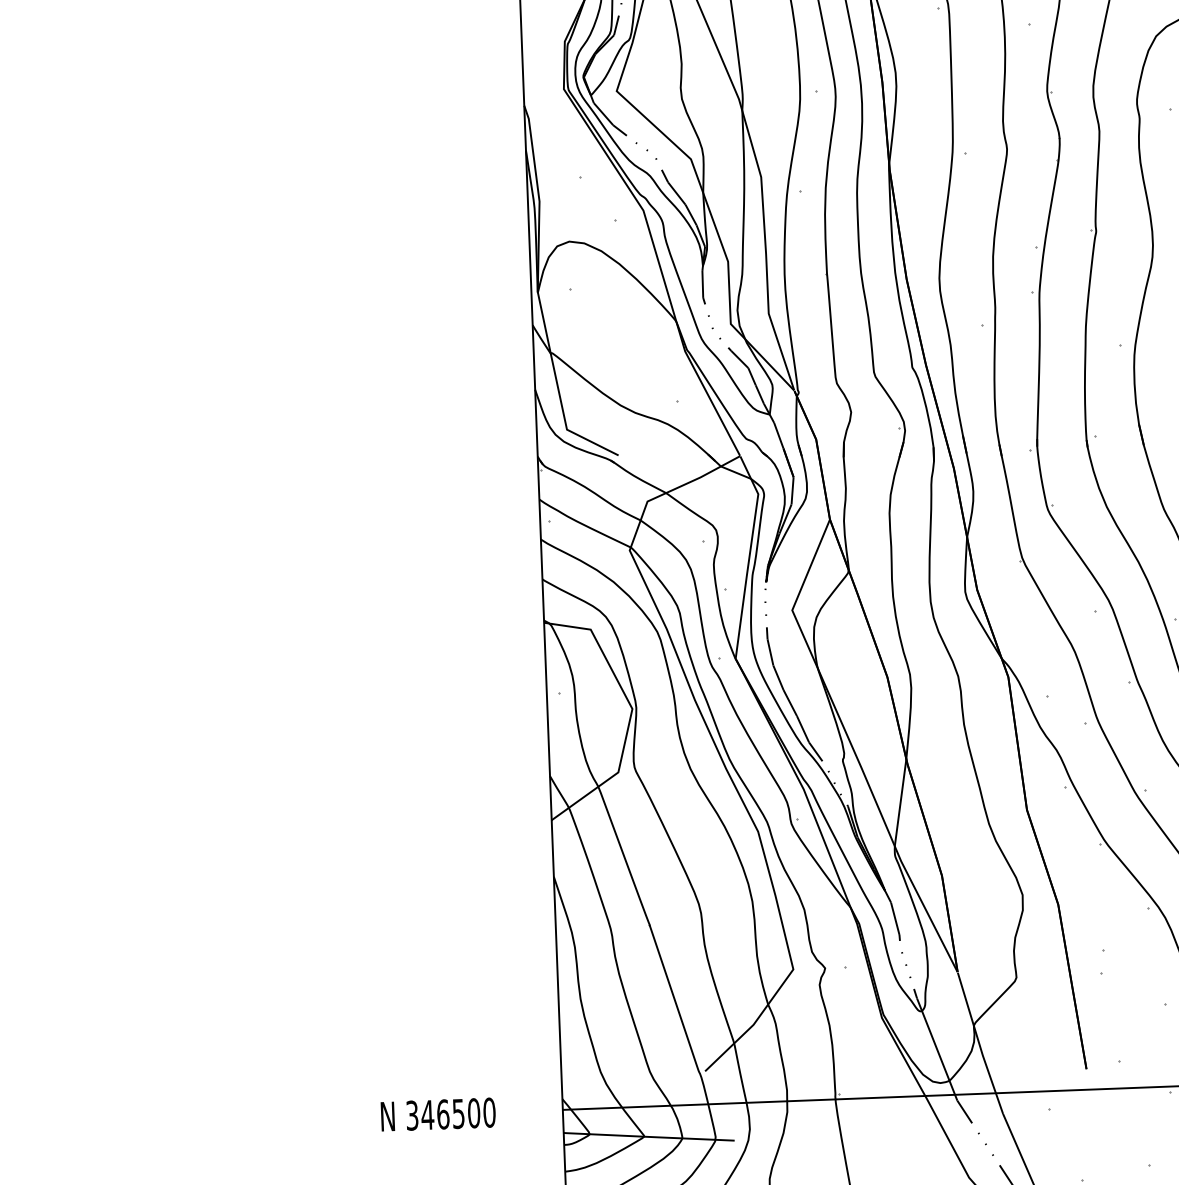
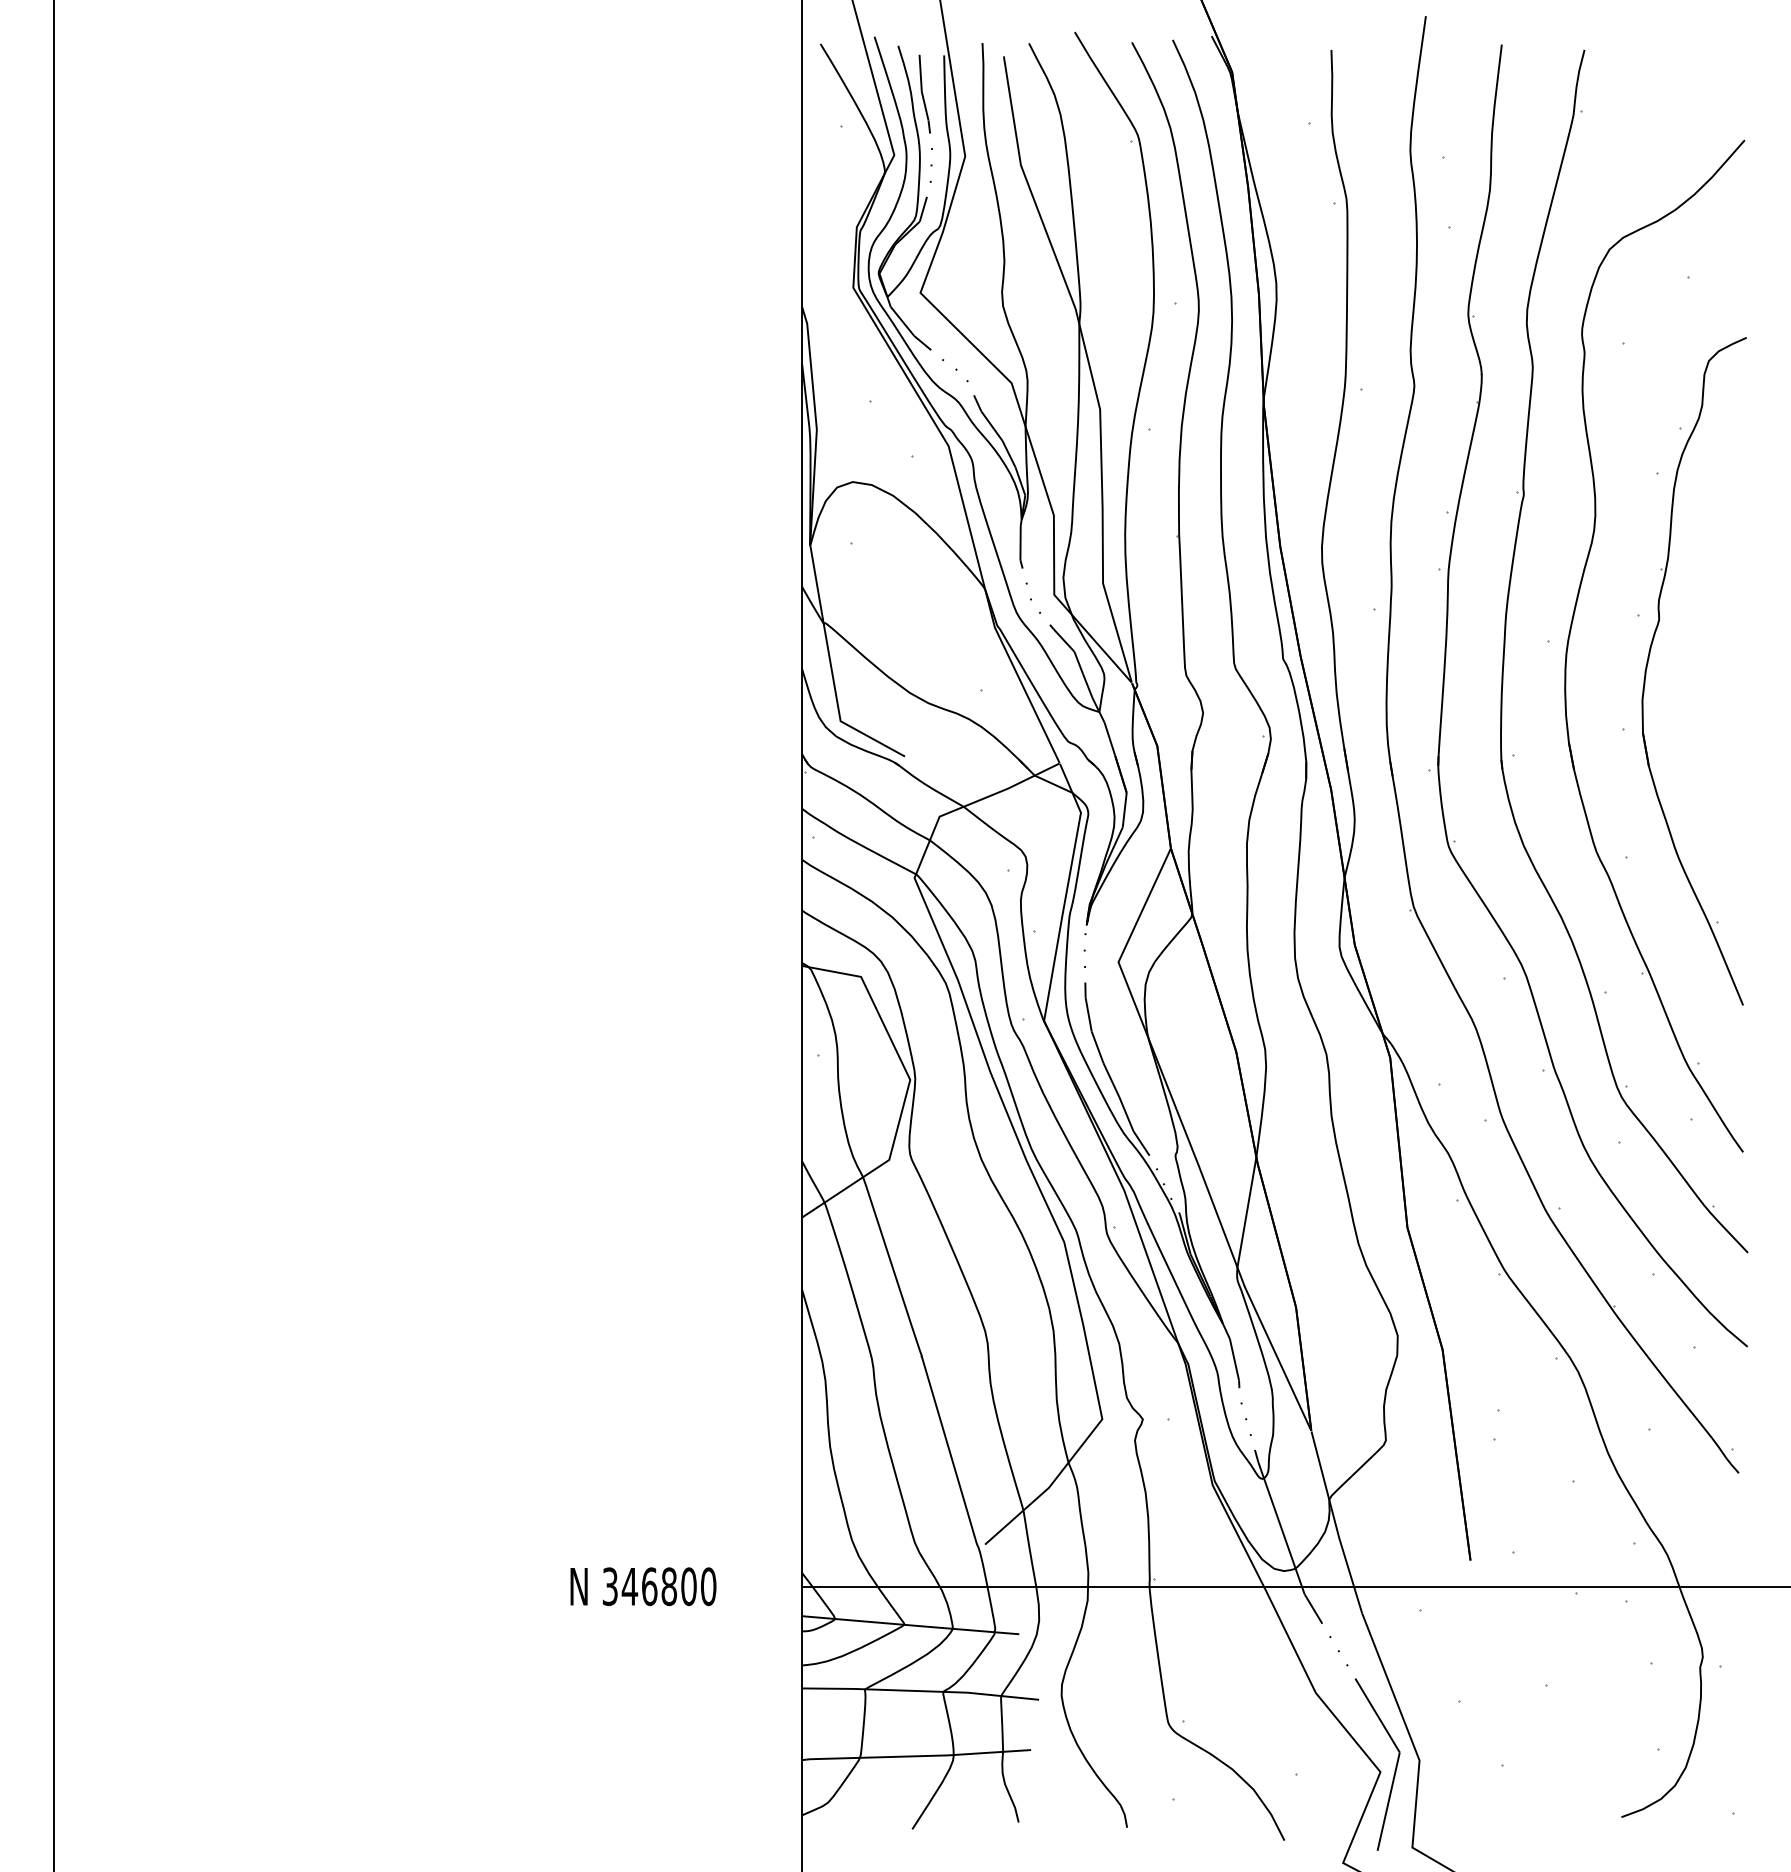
text: (458, 1113) -> (668, 1586), 346500 -> 346800

